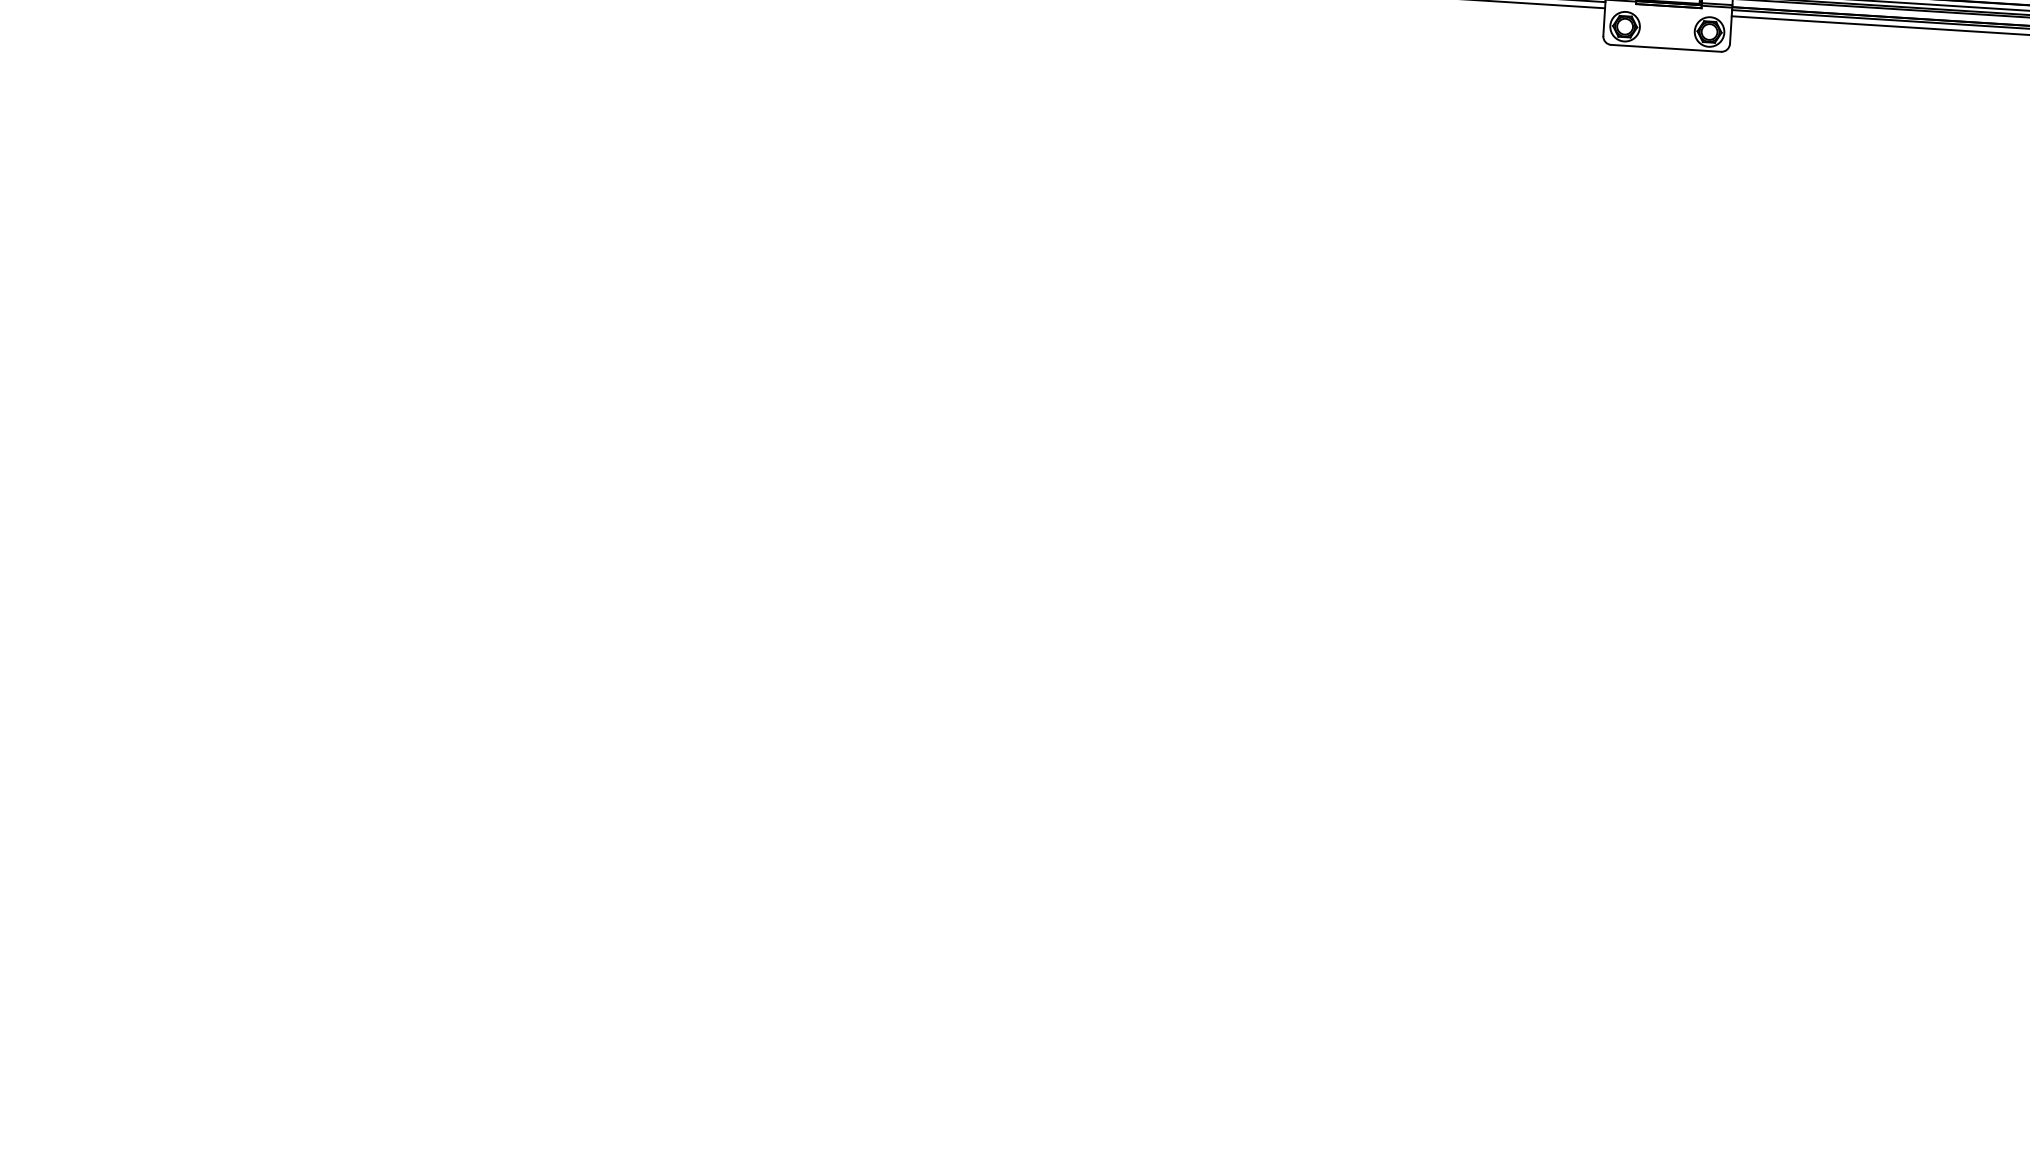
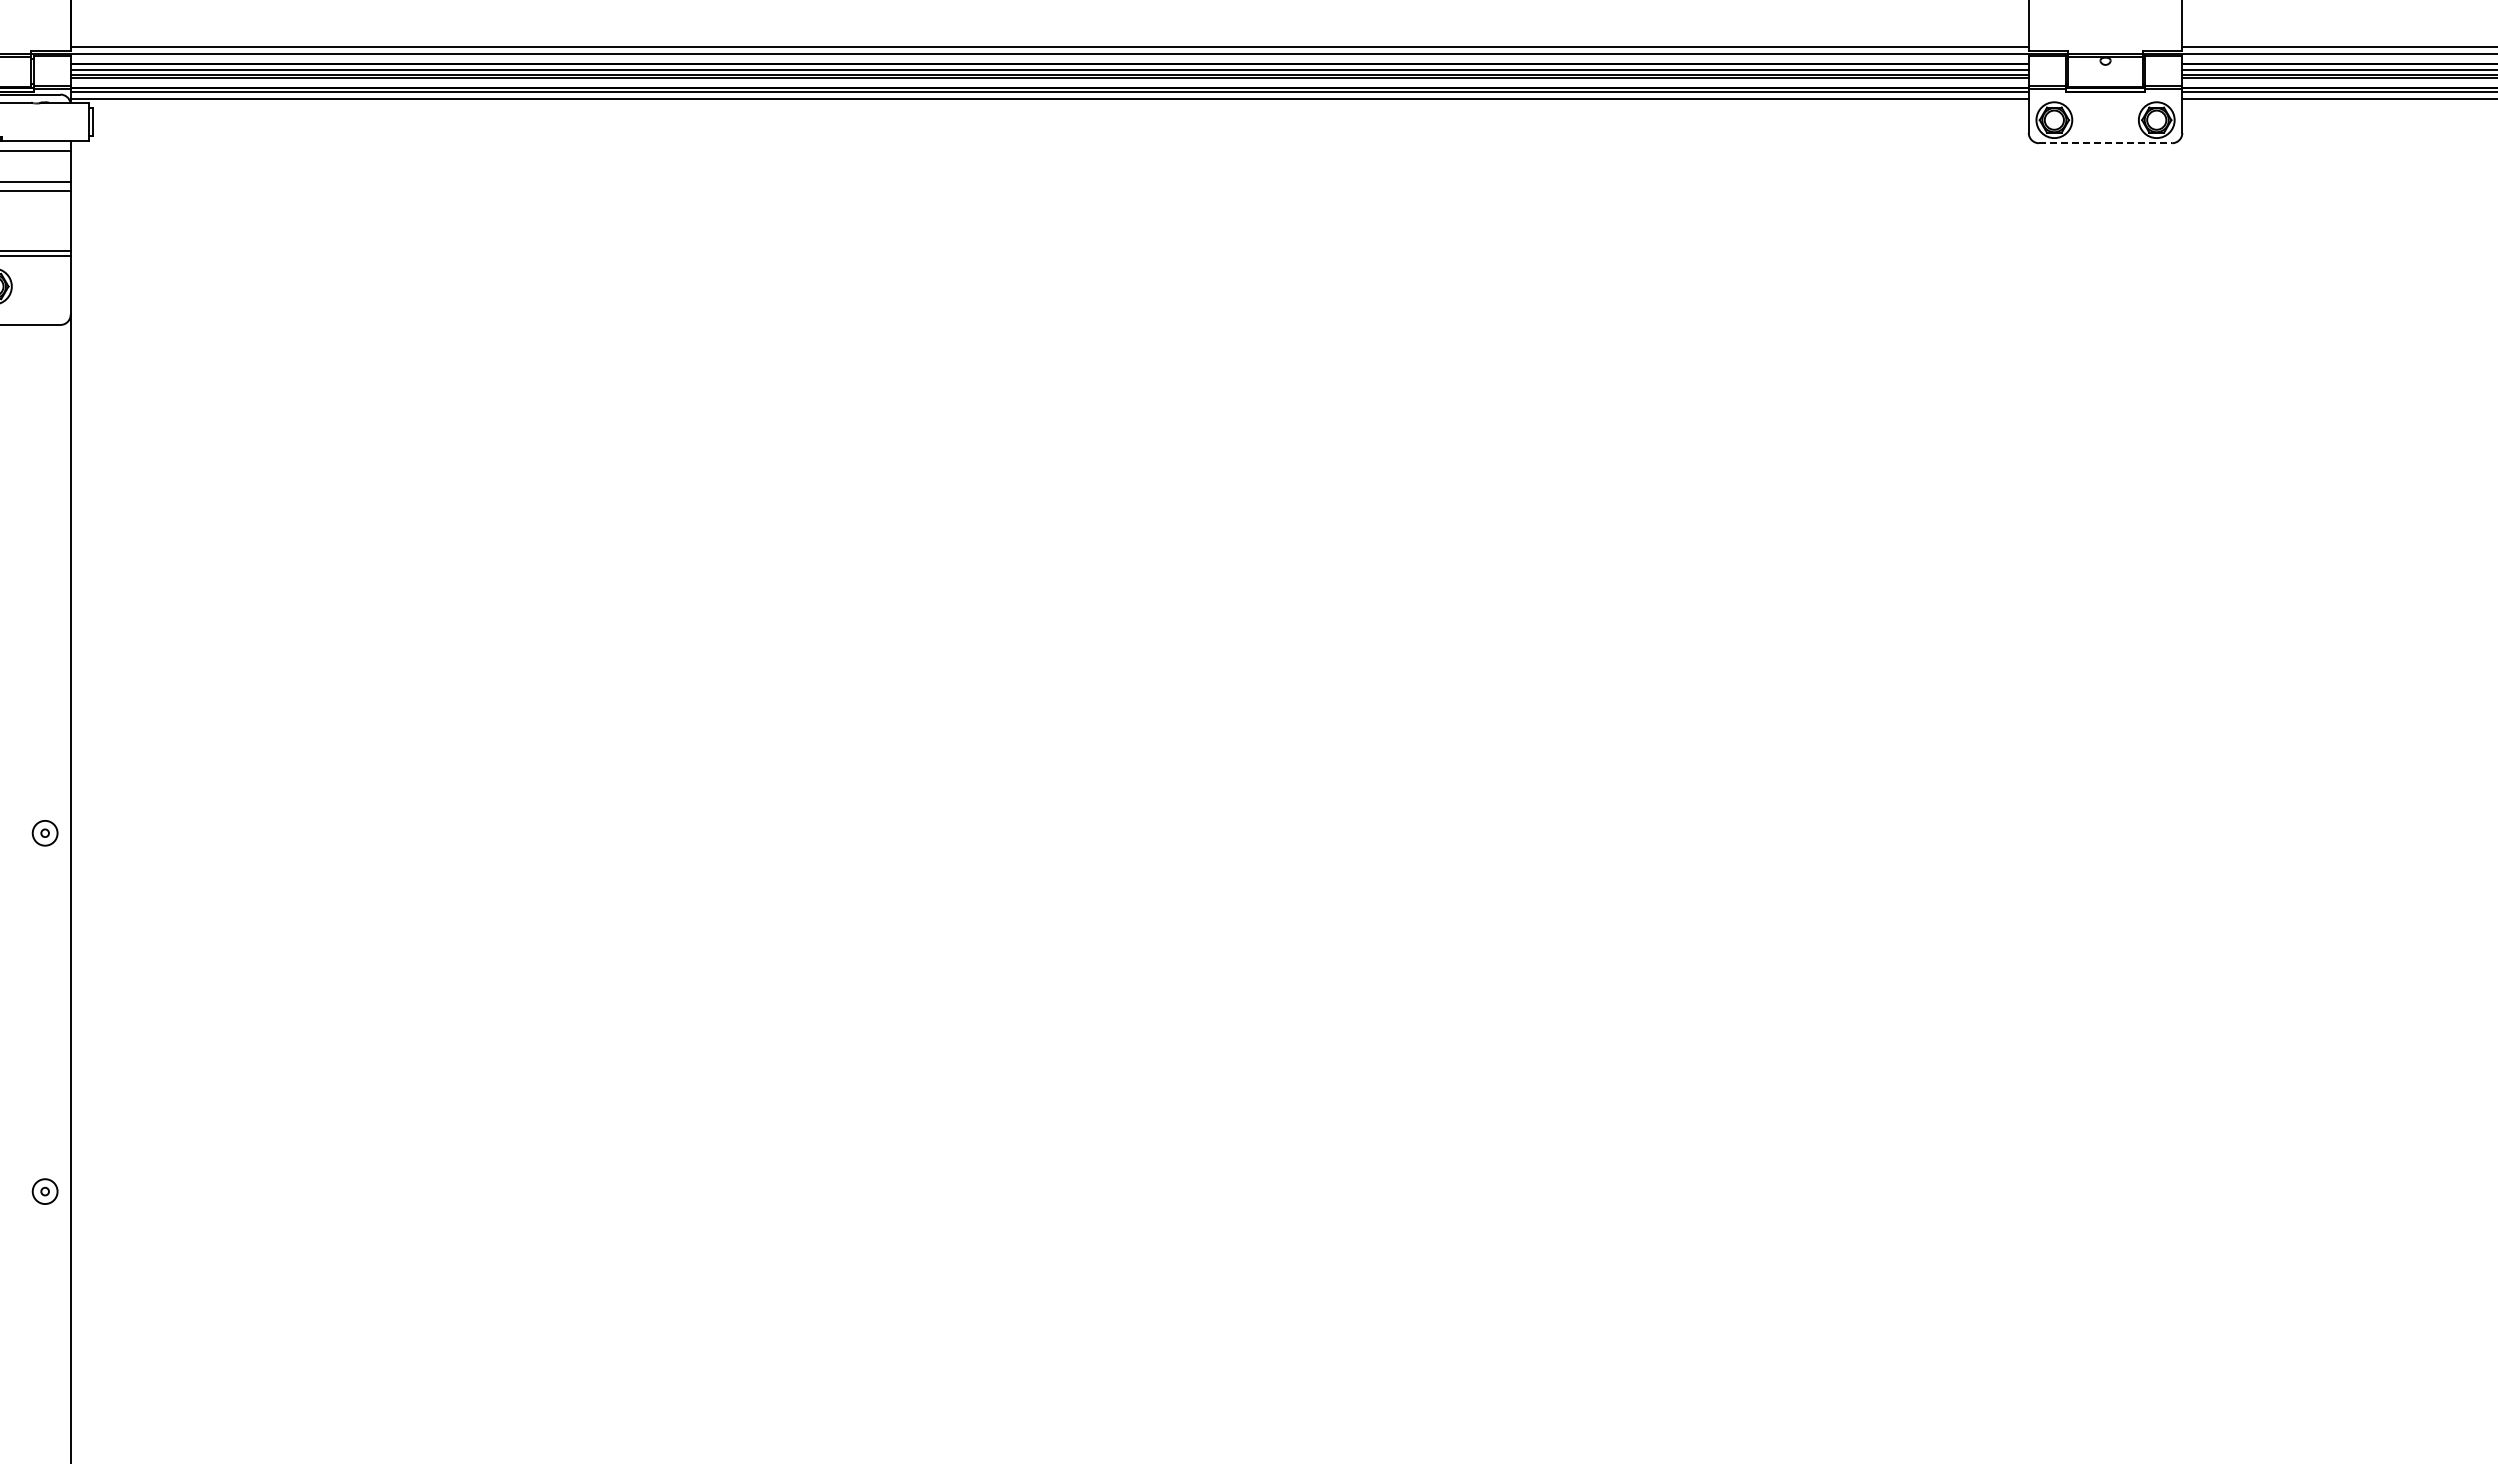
line: (1666, 48) -> (2105, 143), solid -> dashed

